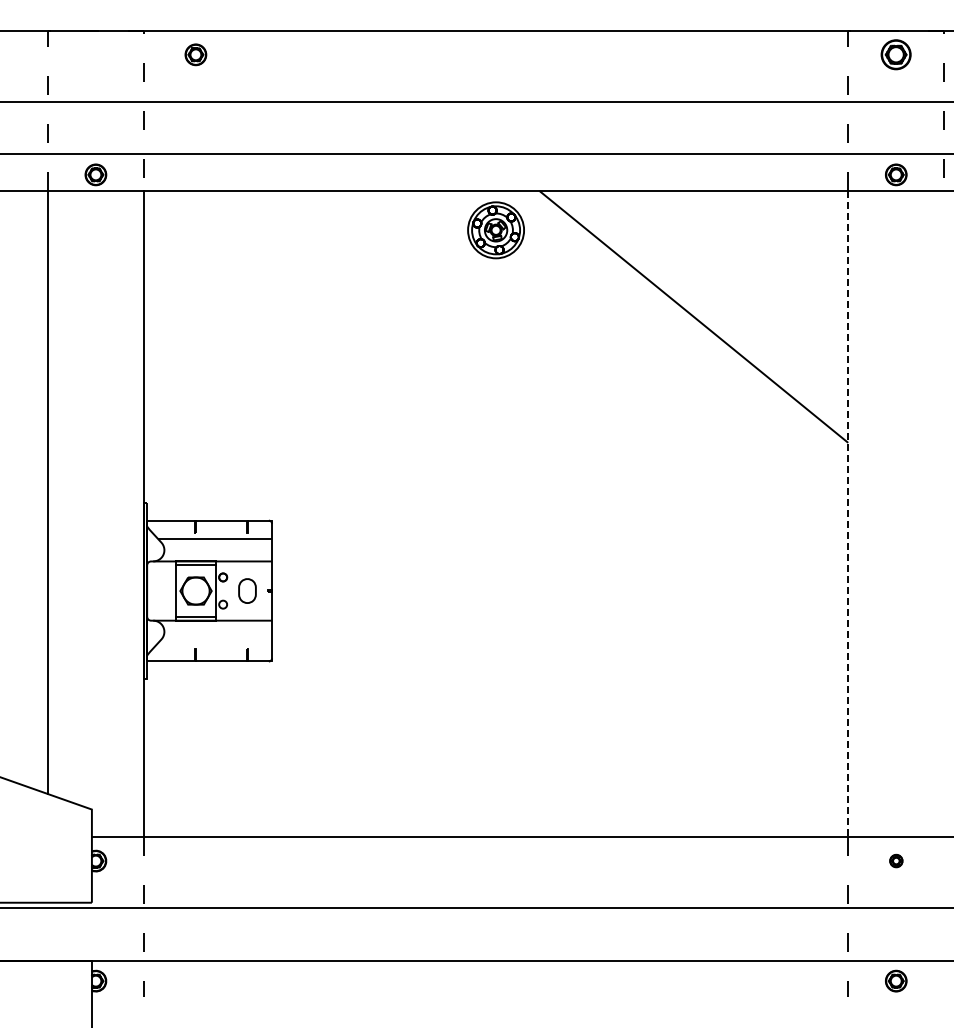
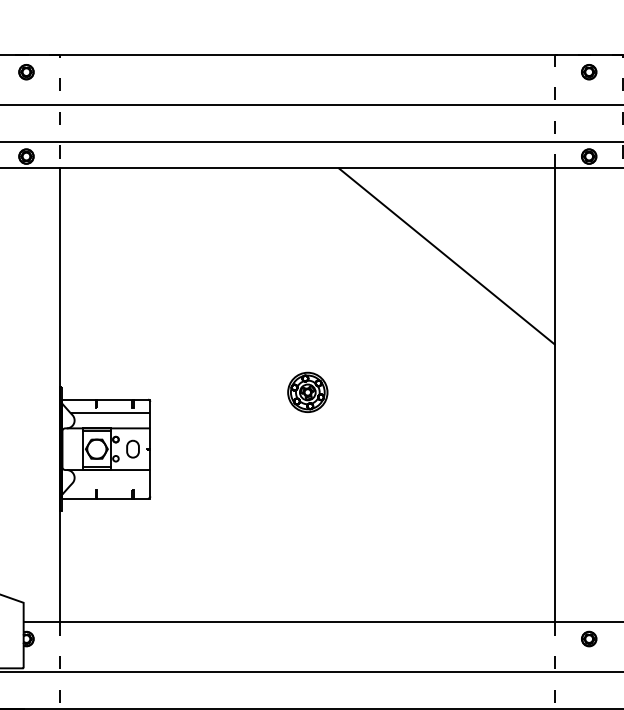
part: (195, 54) -> (26, 71), moved
part: (896, 54) -> (589, 71), size x0.71
part: (495, 230) -> (307, 392), moved
line: (848, 514) -> (555, 395), dashed -> solid
part: (896, 860) -> (589, 638), size x1.67

